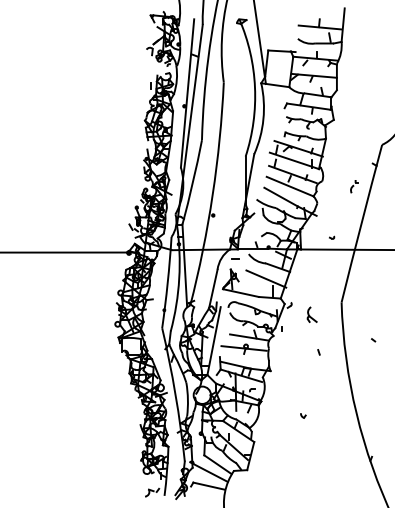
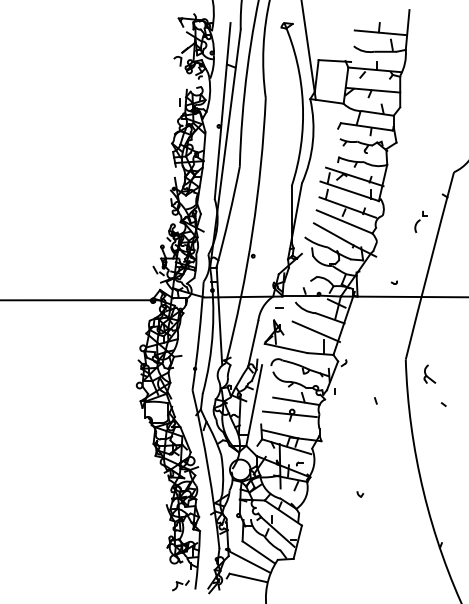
part: (353, 186) -> (420, 221), size x1.4
part: (311, 314) -> (429, 373), moved
line: (318, 352) -> (375, 400), moved

